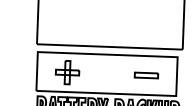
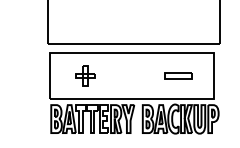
part: (67, 72) -> (85, 75), size x0.7

